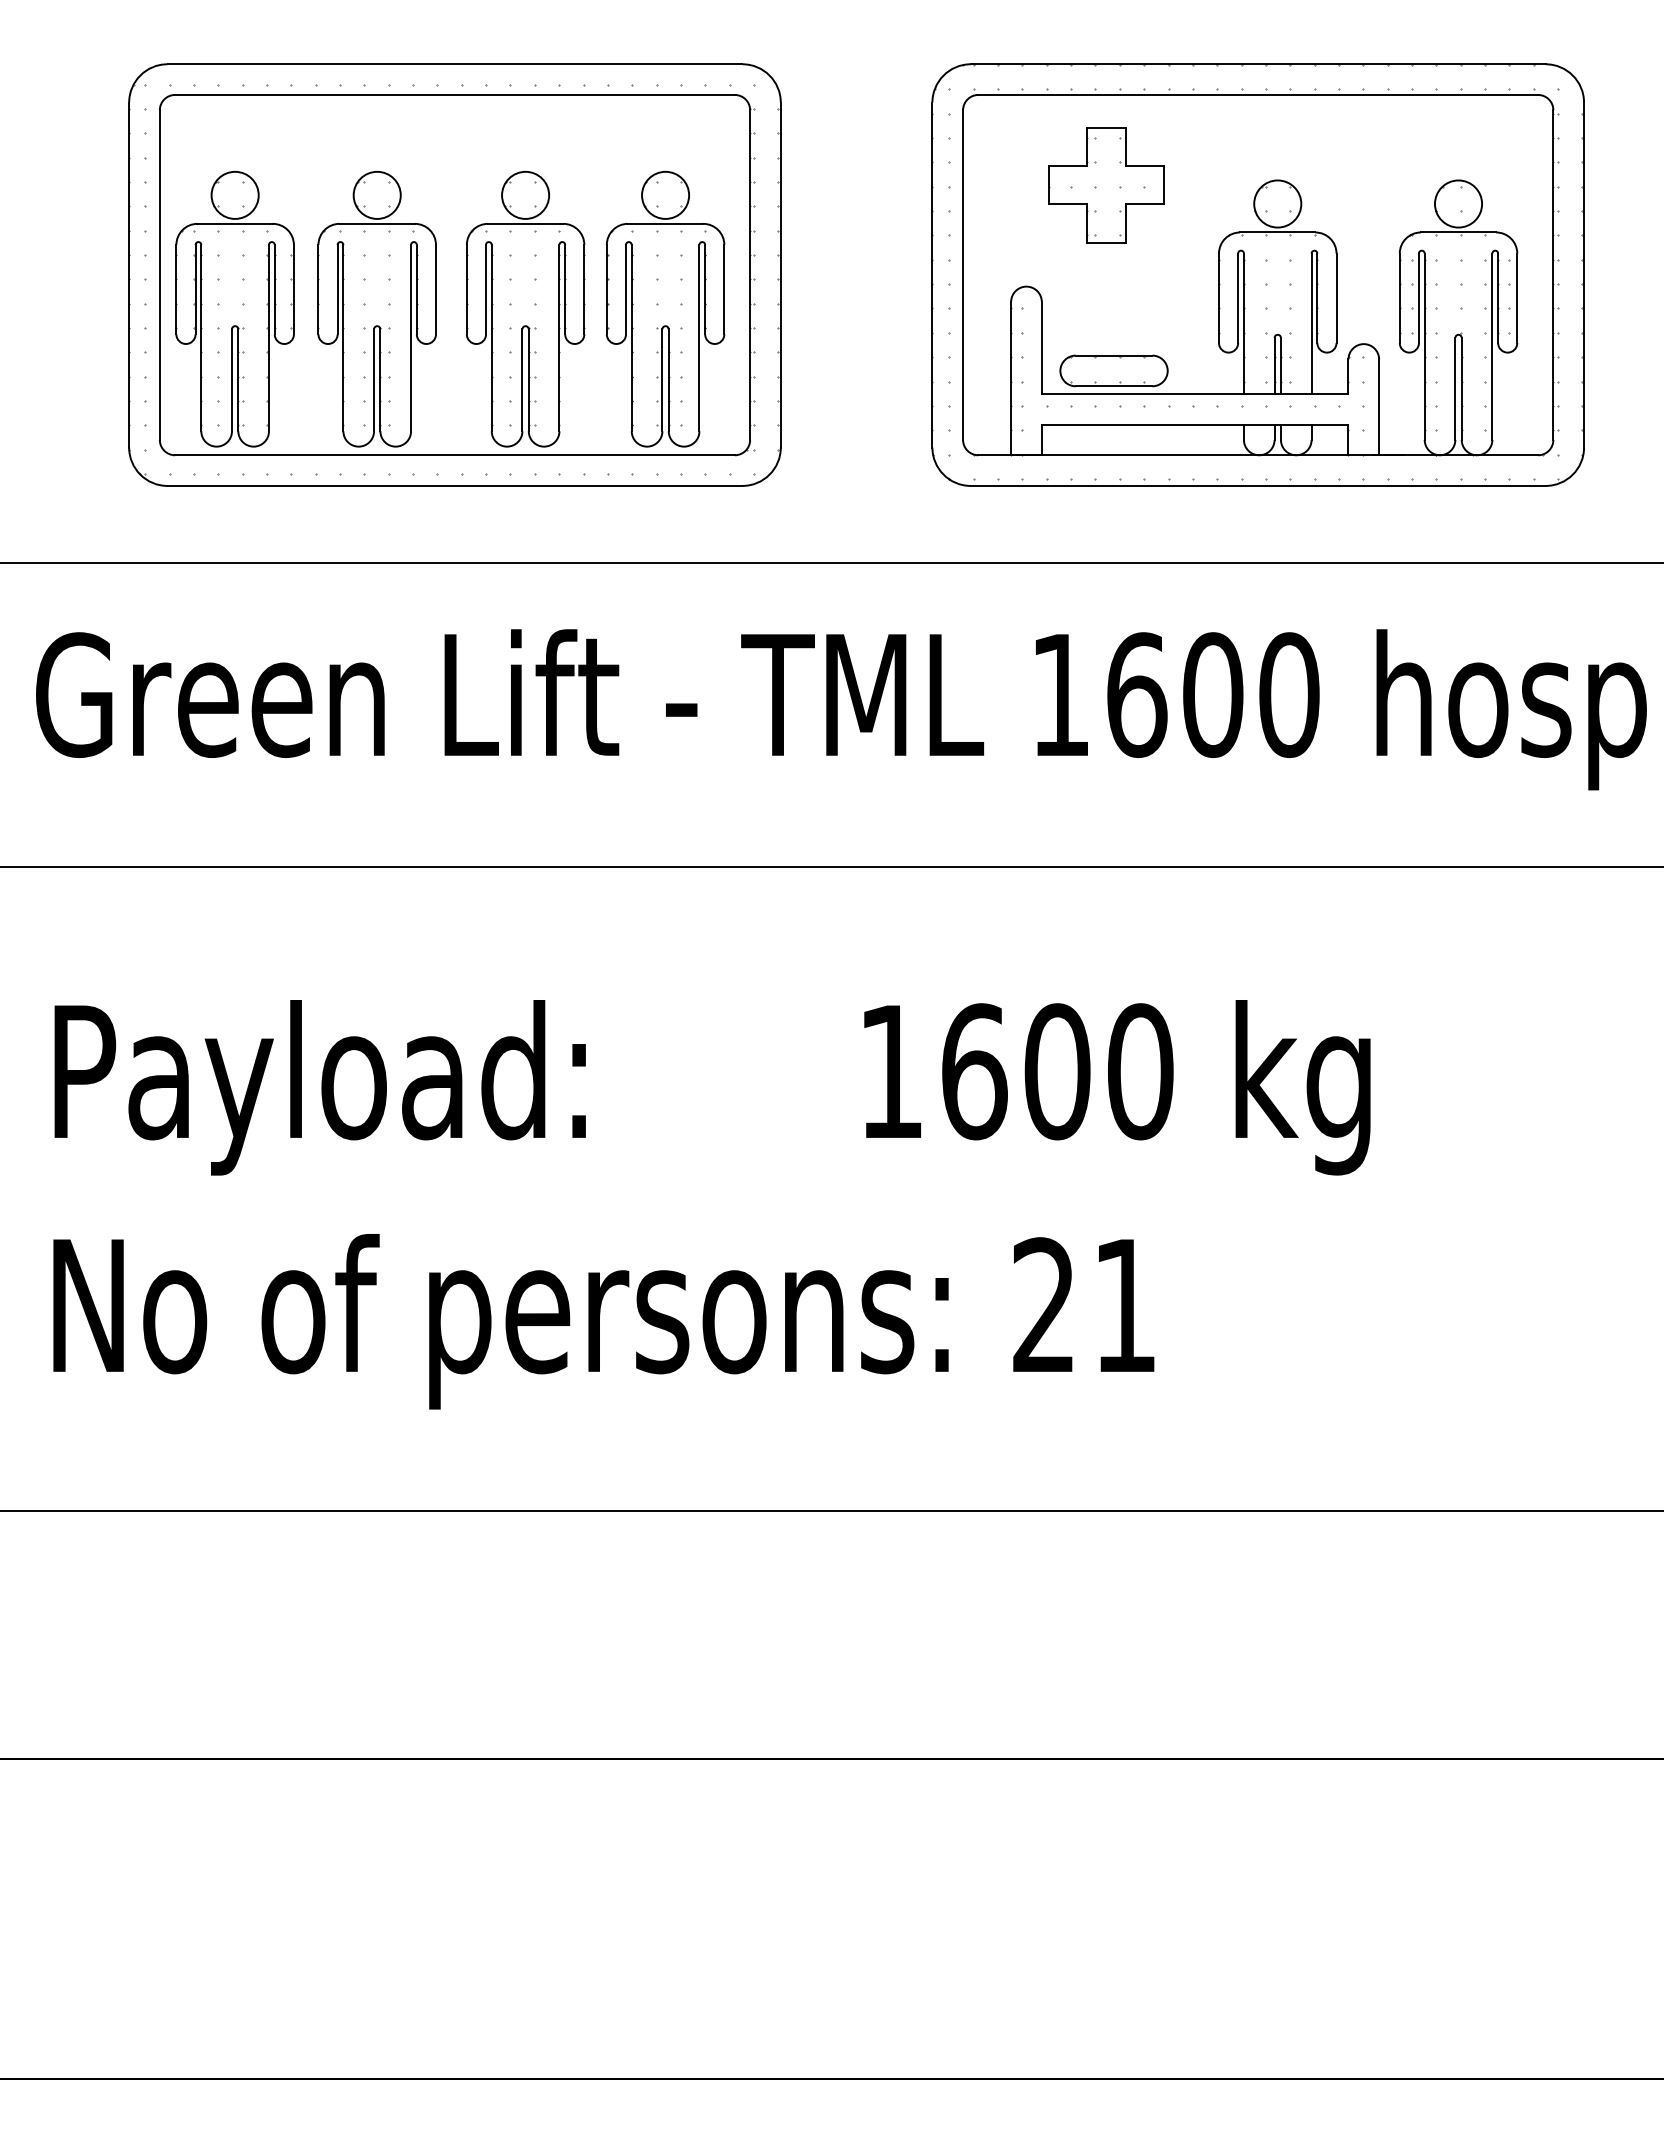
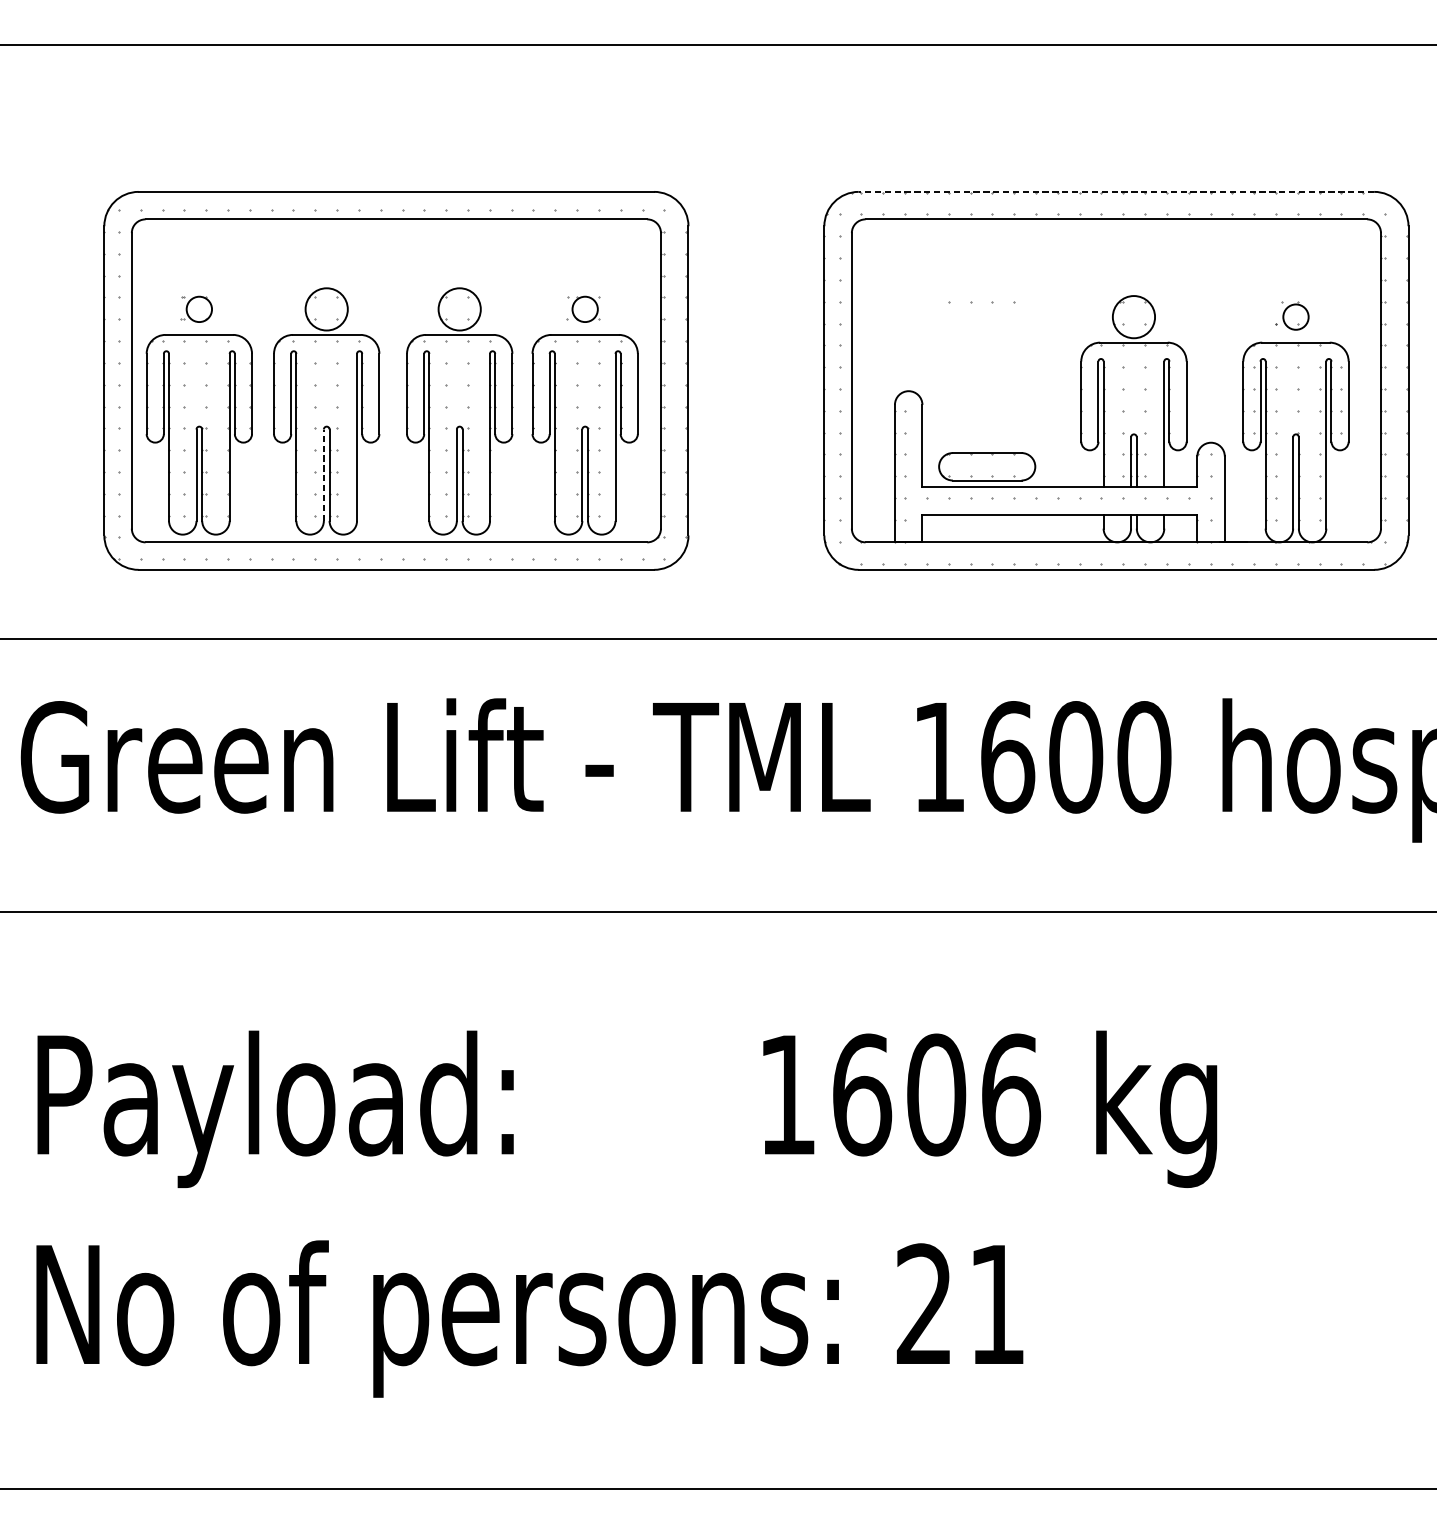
line: (1257, 64) -> (1115, 192), solid -> dashed
part: (1106, 185) -> (980, 300), removed
circle: (234, 194) -> (198, 308), size x0.6
circle: (665, 194) -> (585, 308), size x0.6
circle: (1458, 203) -> (1295, 316), size x0.6
line: (374, 380) -> (324, 475), solid -> dashed
text: (1141, 1071) -> (1011, 1094), 1600 -> 1606

